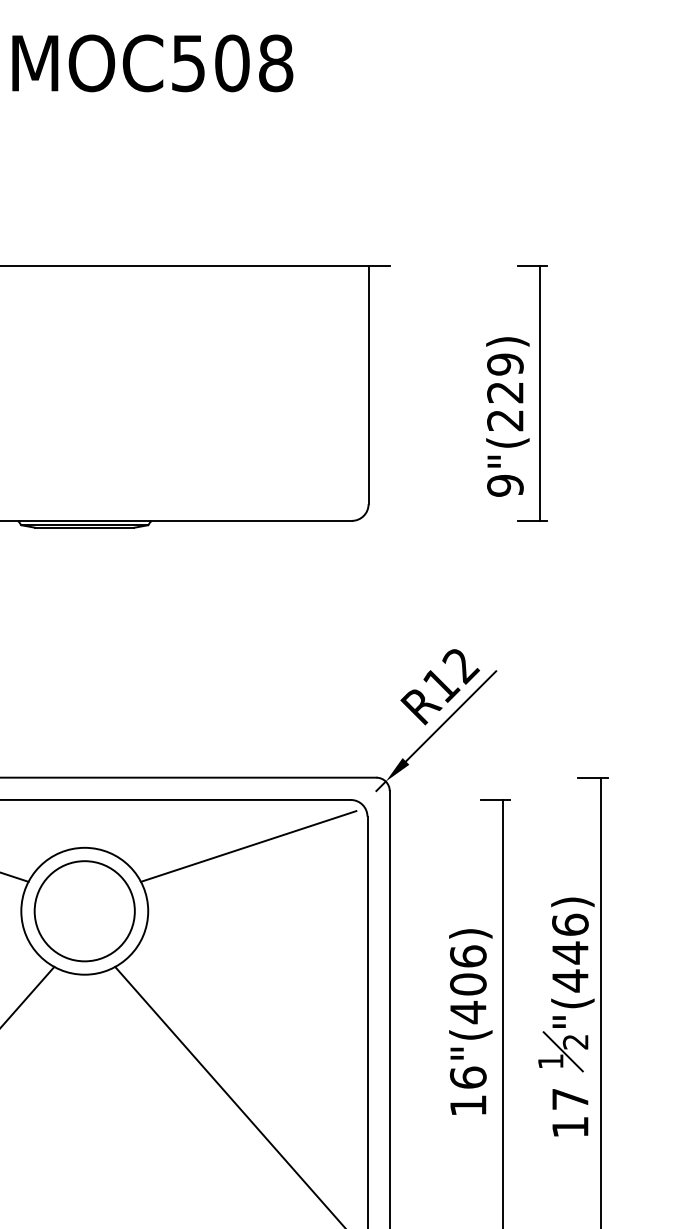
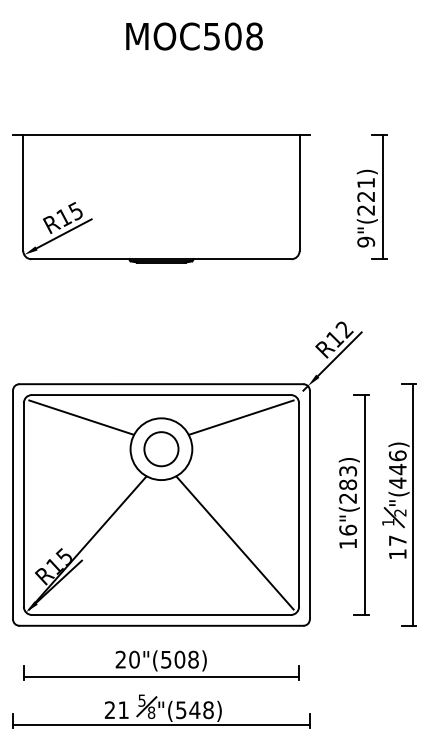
text: (506, 363) -> (366, 182), 9"(229) -> 9"(221)
circle: (84, 909) -> (161, 448), size x0.7
text: (469, 983) -> (348, 484), 16"(406) -> 16"(283)

